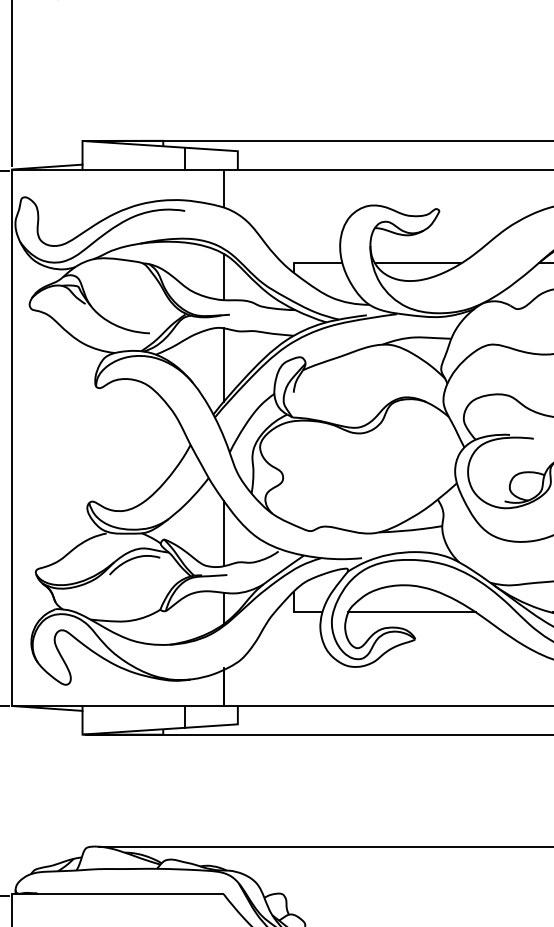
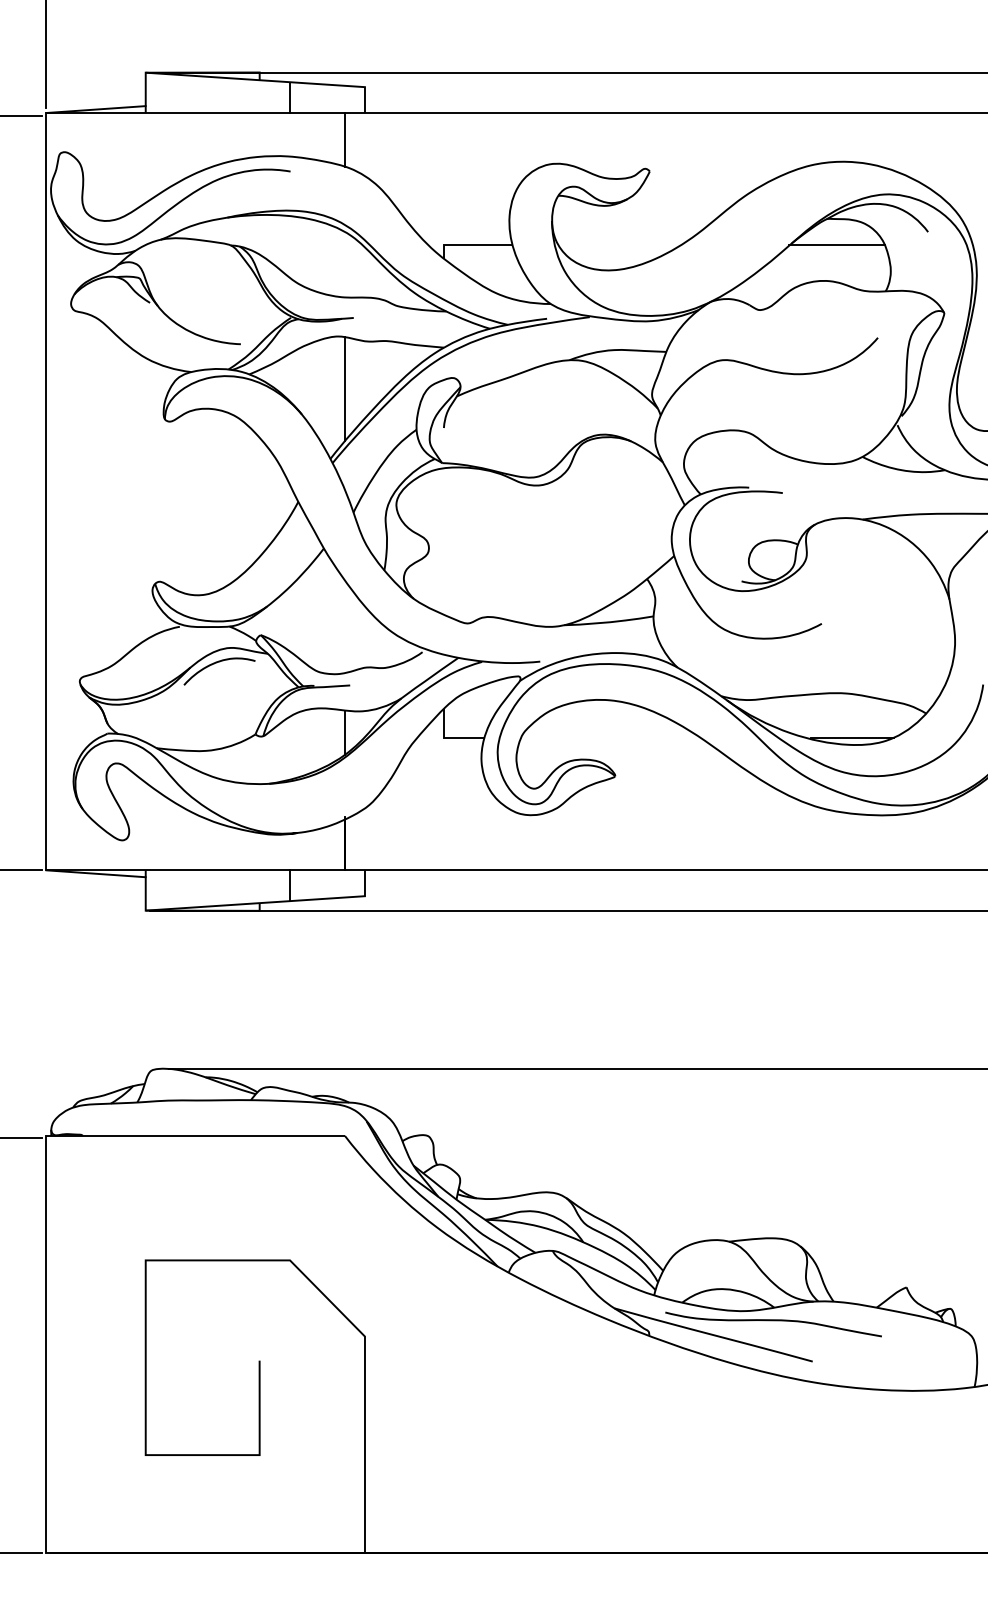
line: (418, 263) -> (619, 245), removed
line: (224, 276) -> (345, 264), removed
line: (224, 533) -> (345, 626), removed
line: (411, 611) -> (610, 737), removed

